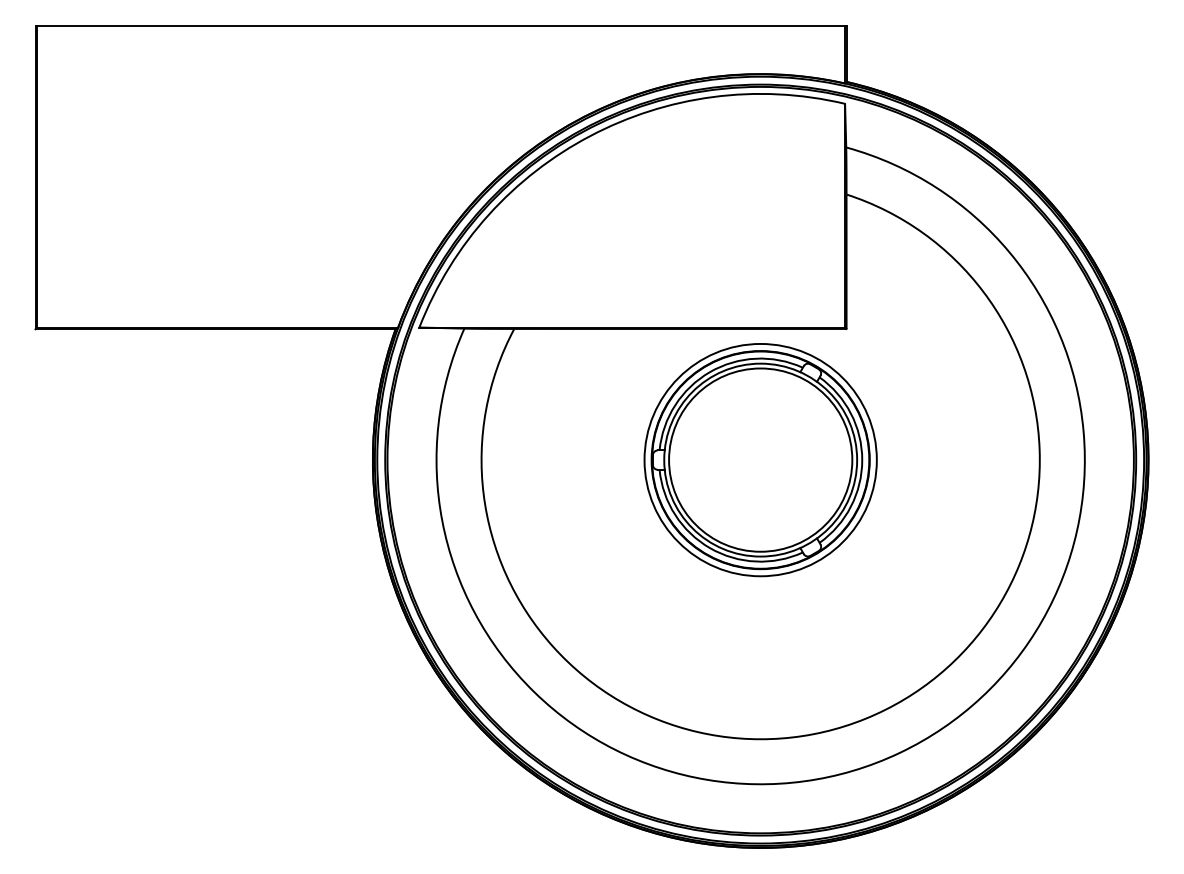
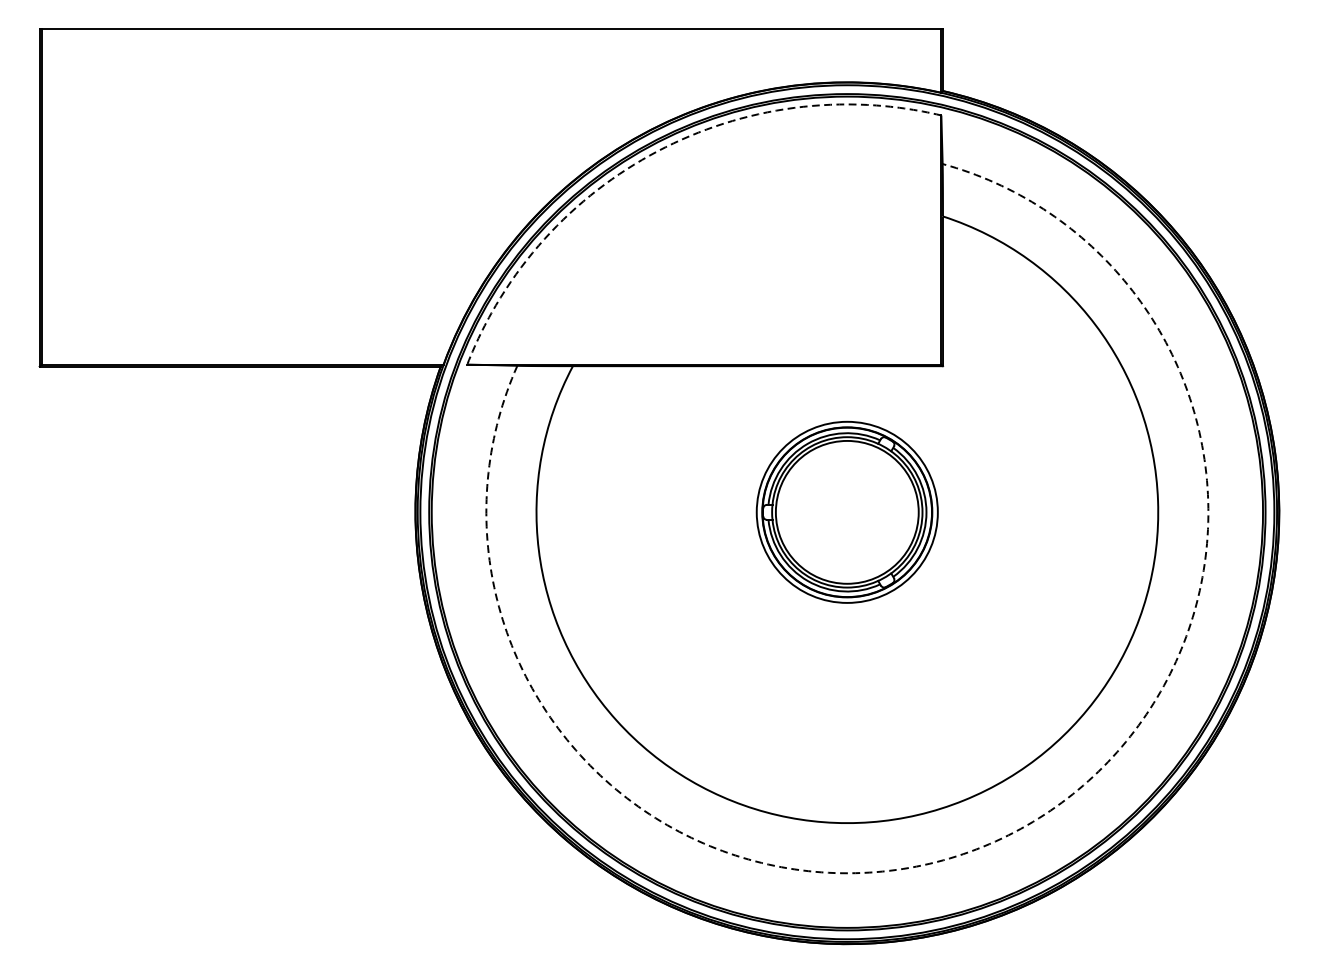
arc: (590, 136) -> (657, 151), solid -> dashed
part: (760, 460) -> (847, 512), size x0.7
arc: (899, 752) -> (1001, 837), solid -> dashed

